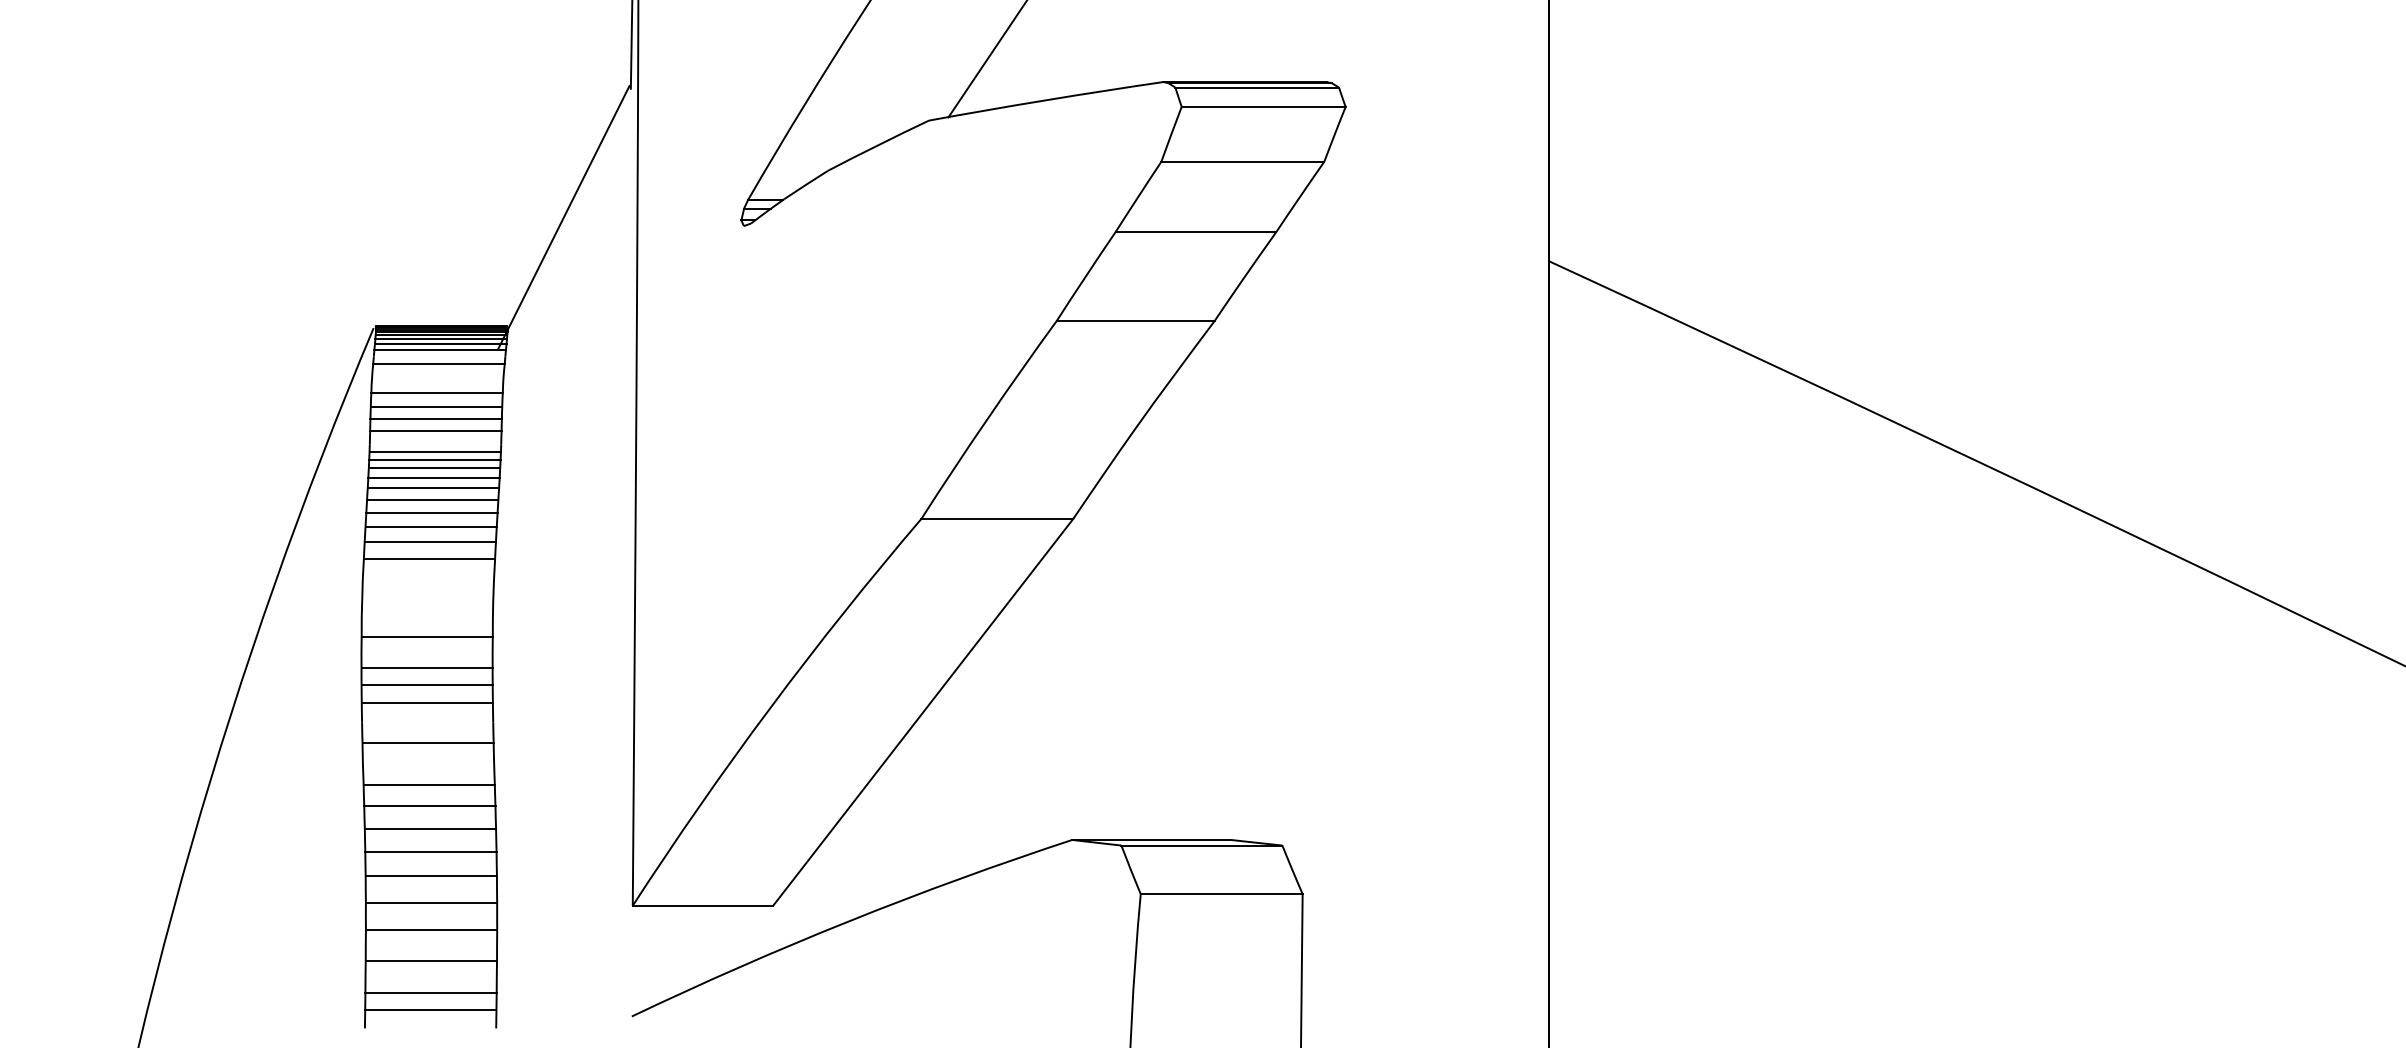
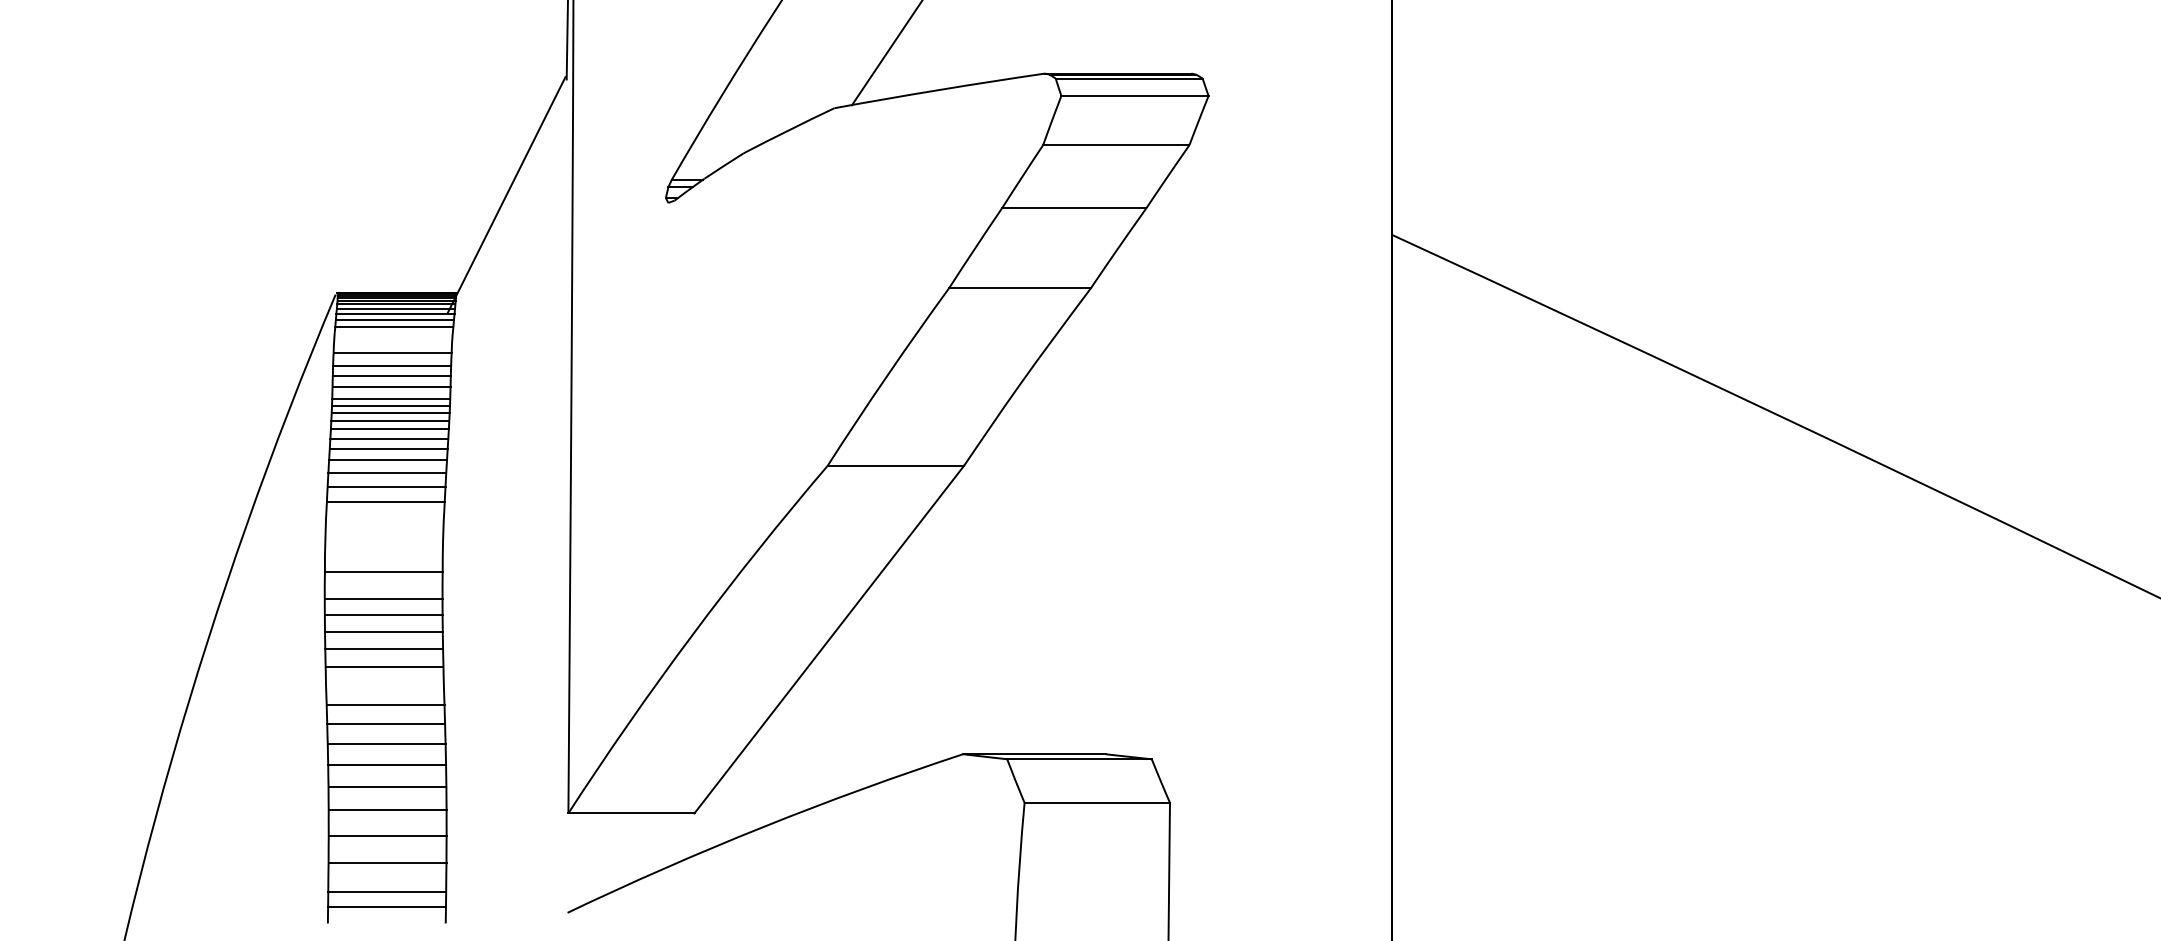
line: (439, 356) -> (394, 320), added
line: (435, 443) -> (391, 398), added
line: (428, 722) -> (384, 648), added

